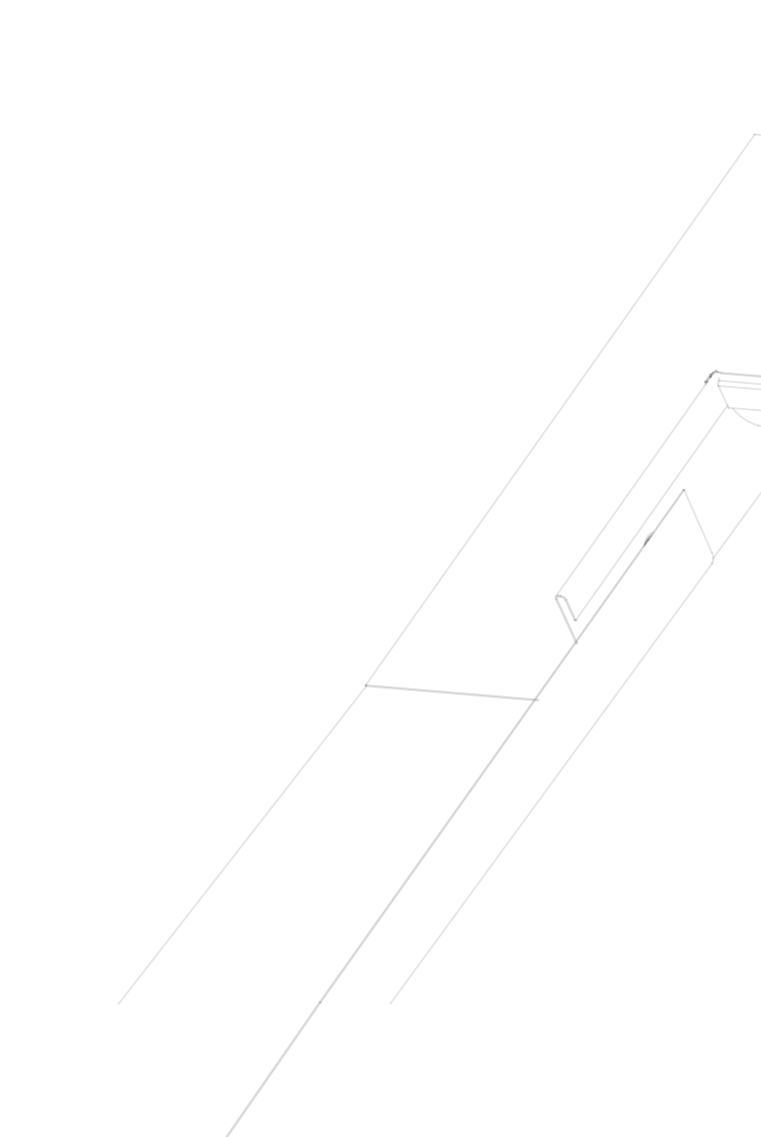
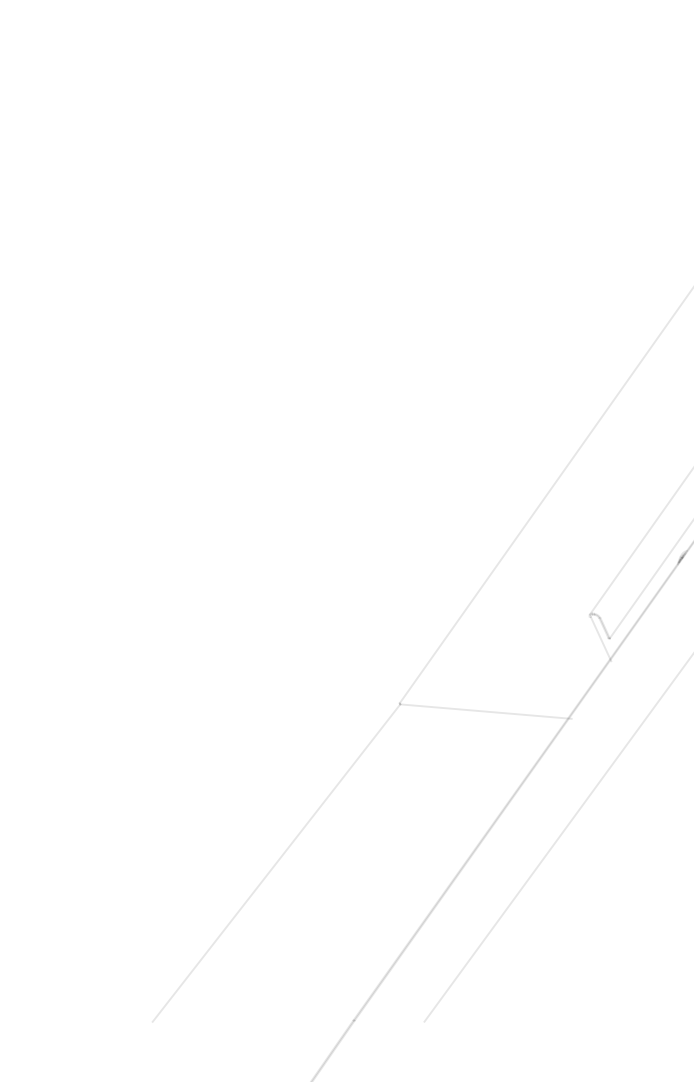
line: (565, 621) -> (599, 639), removed
line: (451, 692) -> (485, 710), removed

